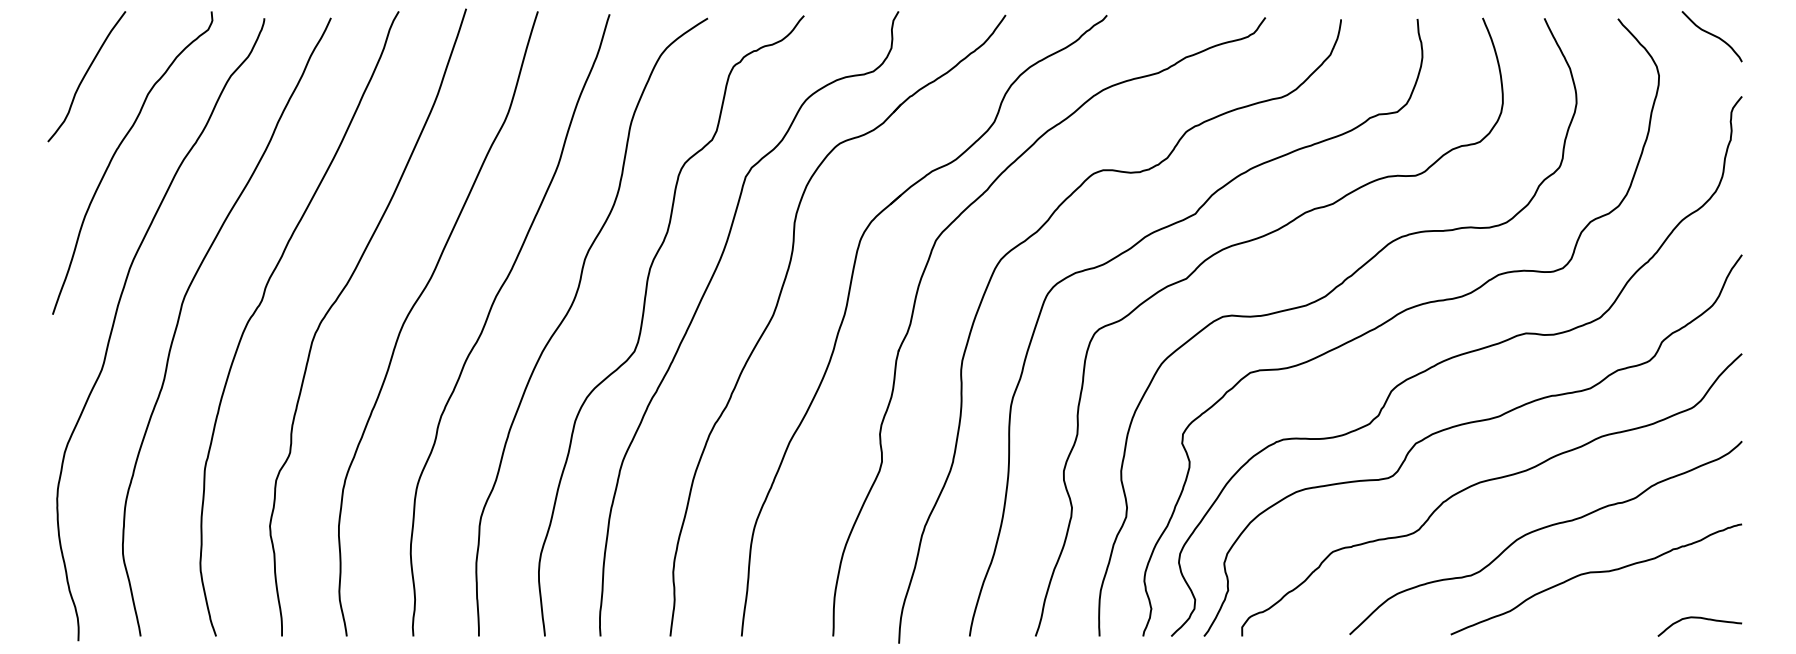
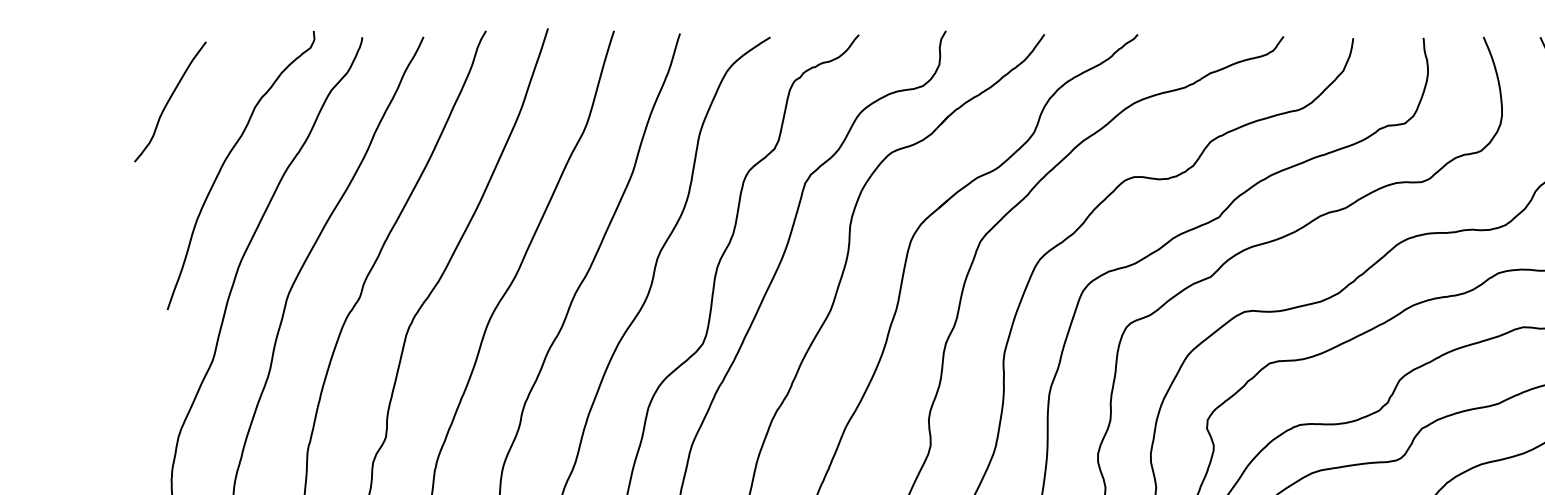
curve: (85, 76) -> (169, 101), moved

